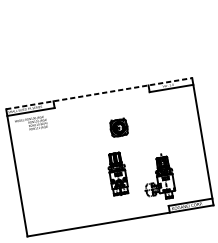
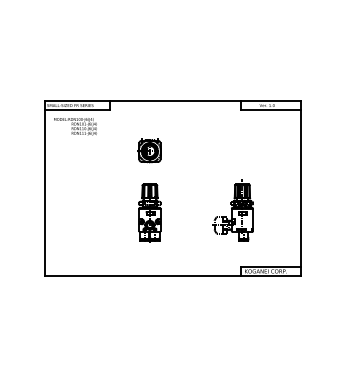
line: (98, 93) -> (172, 100), dashed -> solid
part: (118, 127) -> (149, 150), moved
part: (117, 173) -> (149, 212), moved
part: (157, 177) -> (232, 210), moved

